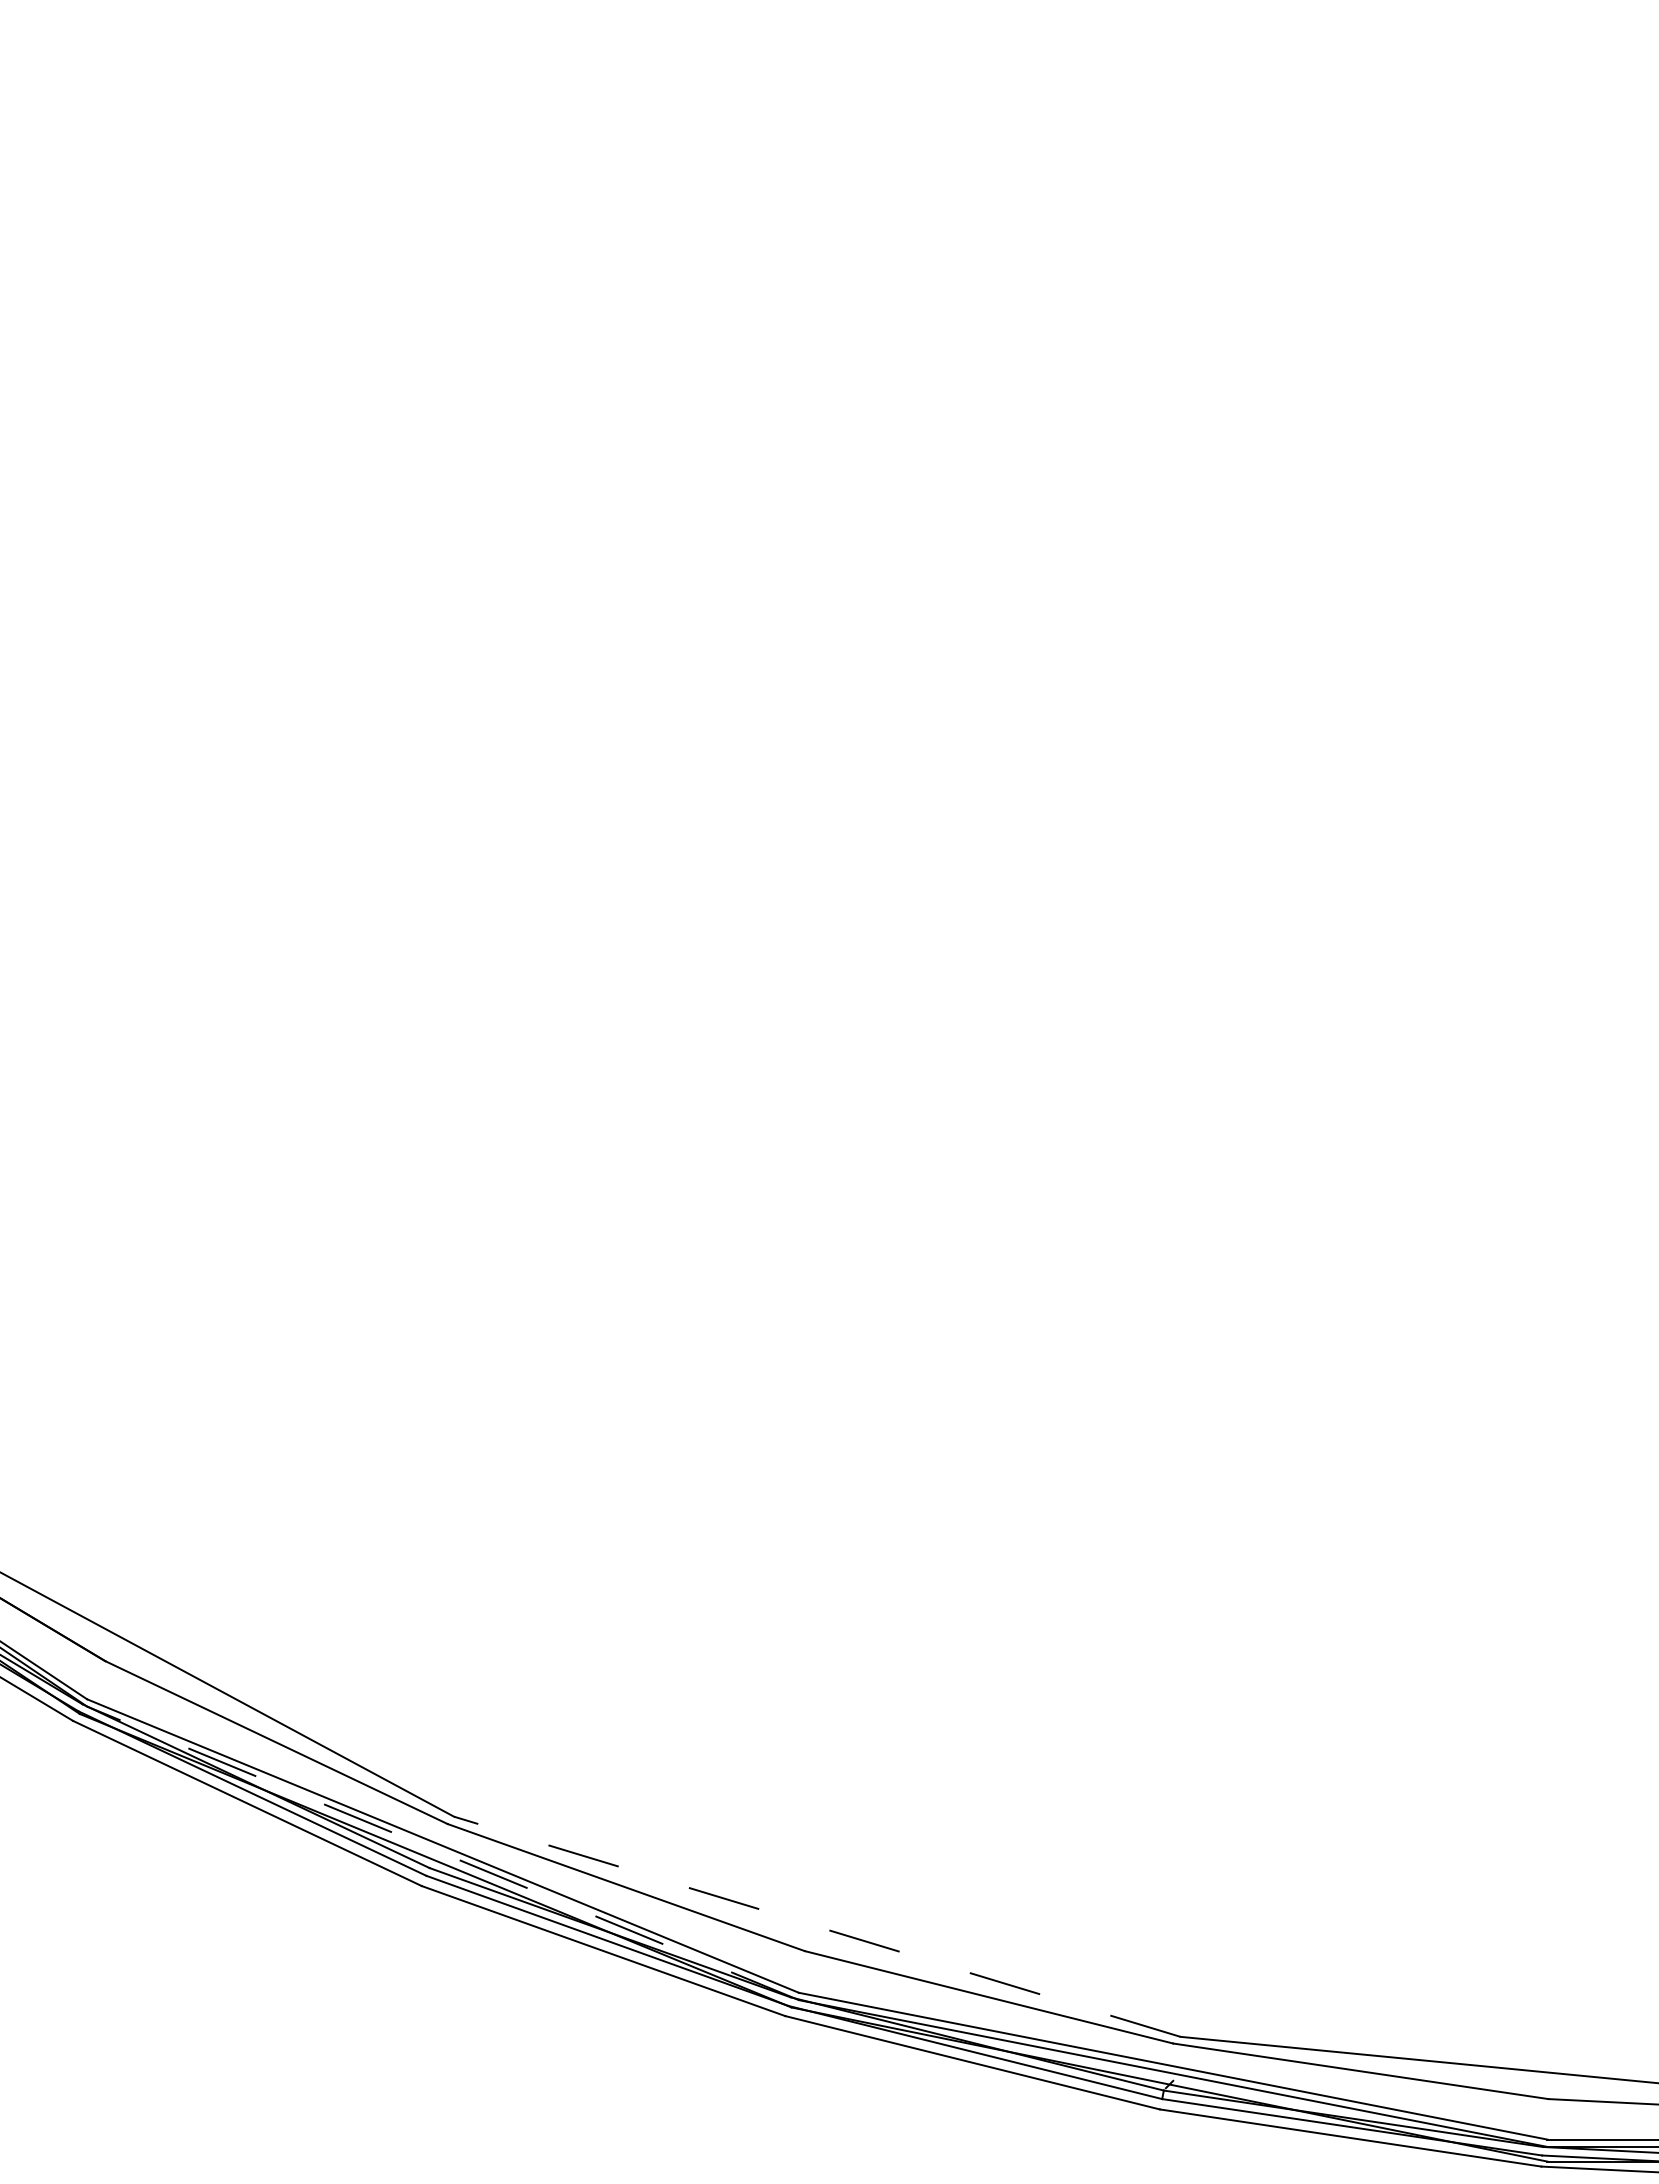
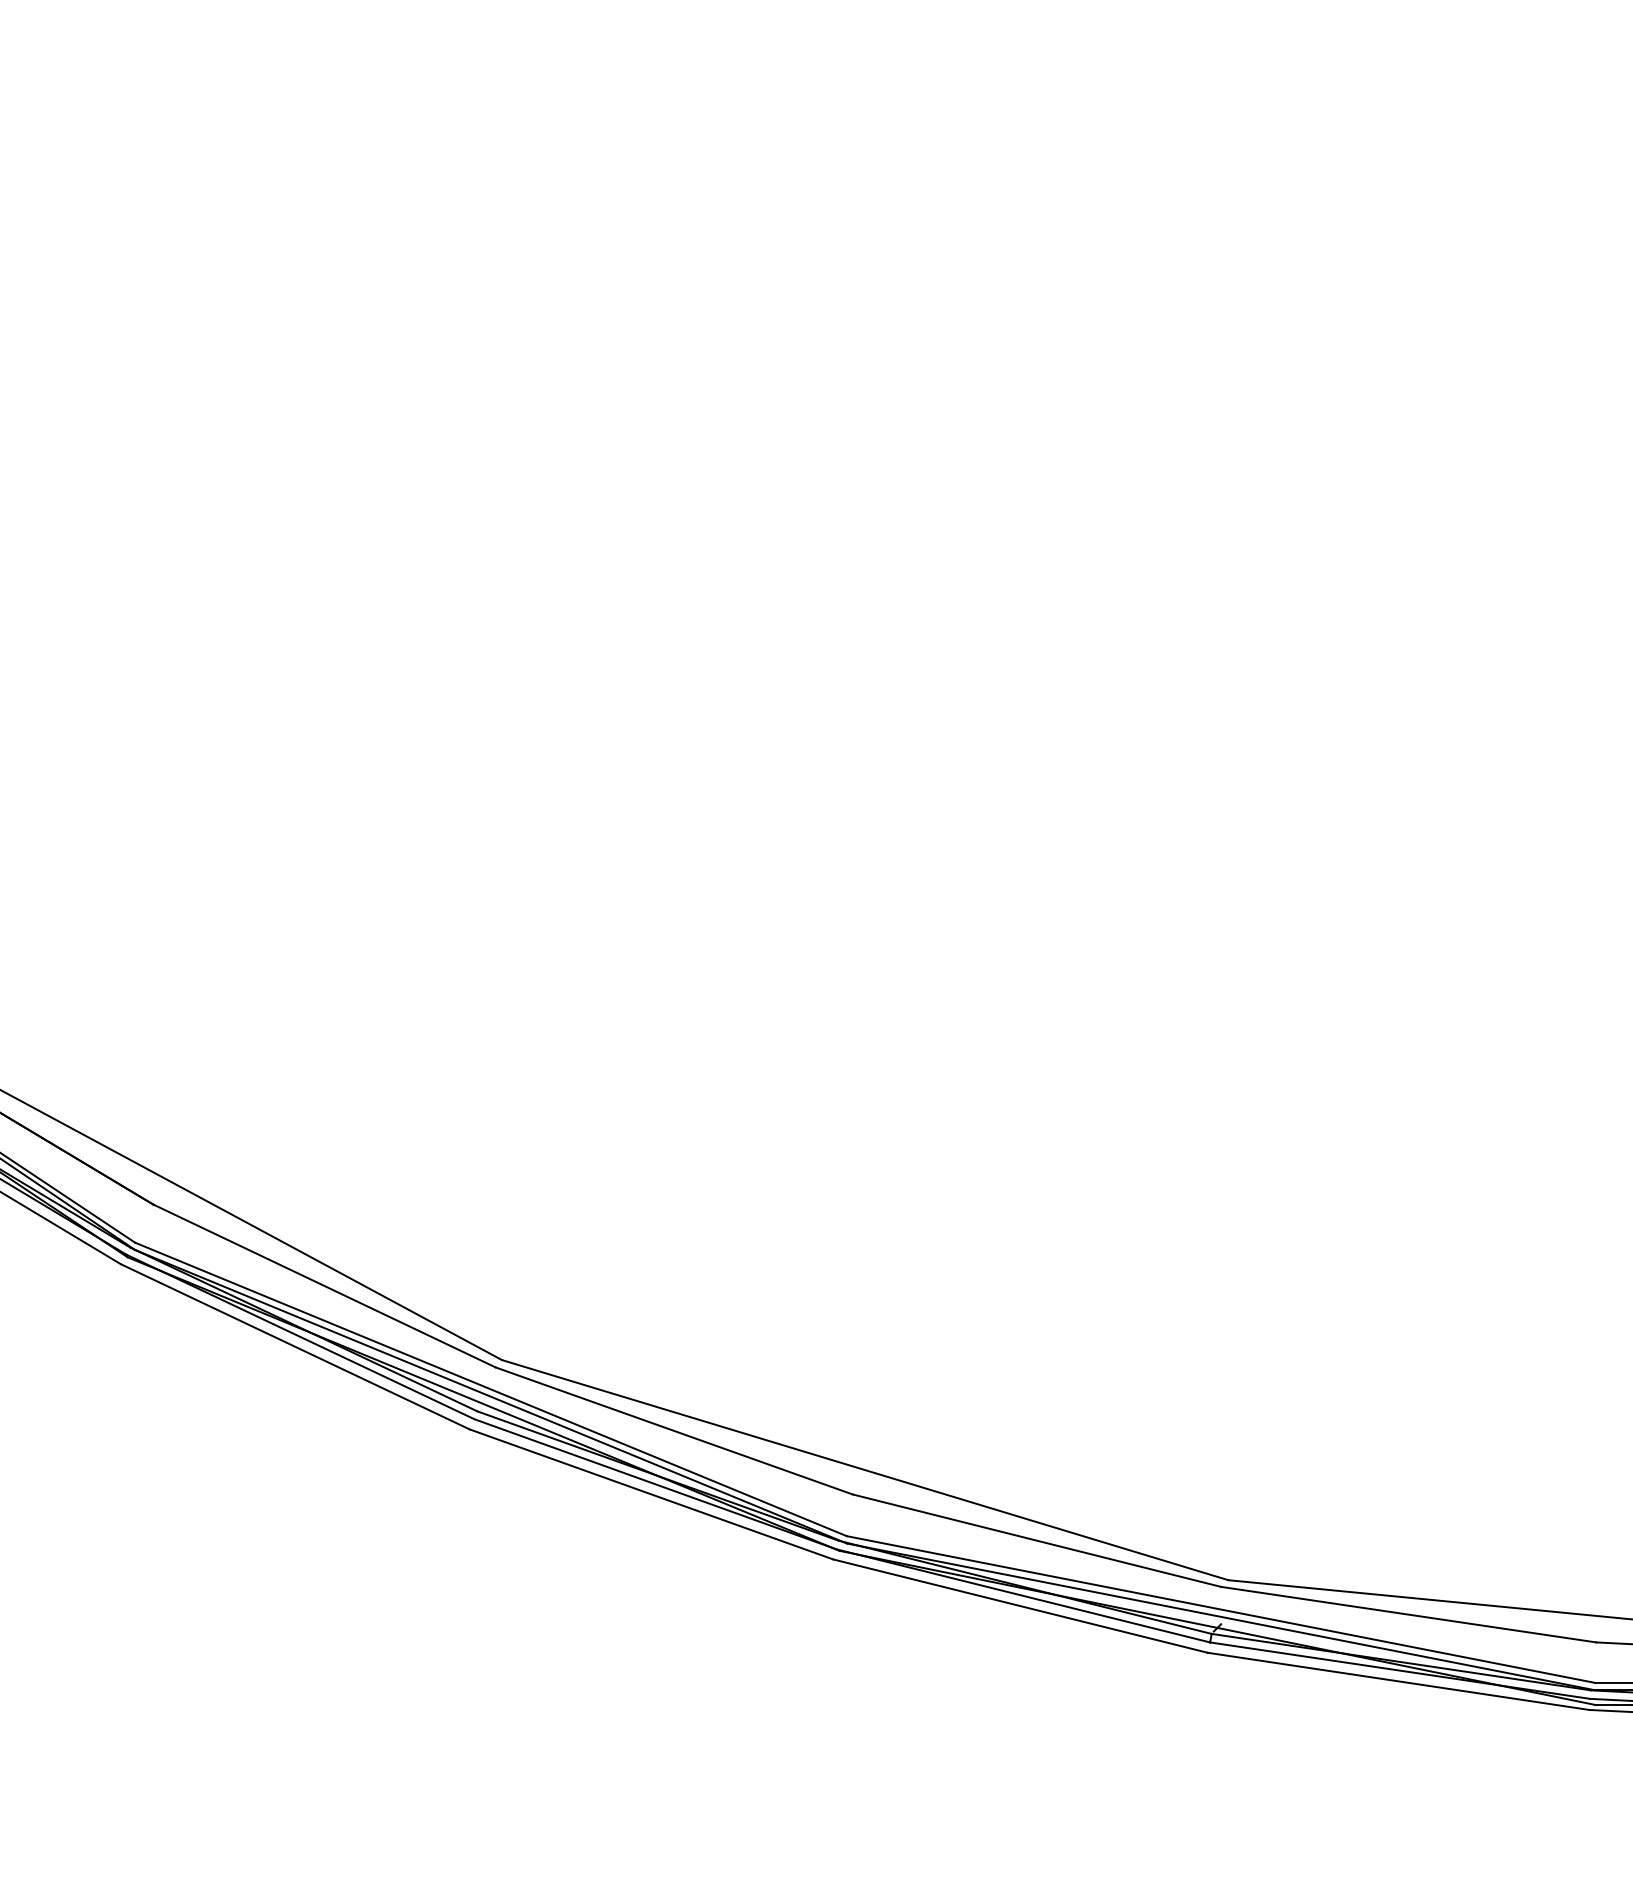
line: (443, 1853) -> (491, 1396), dashed -> solid
line: (817, 1926) -> (865, 1469), dashed -> solid

